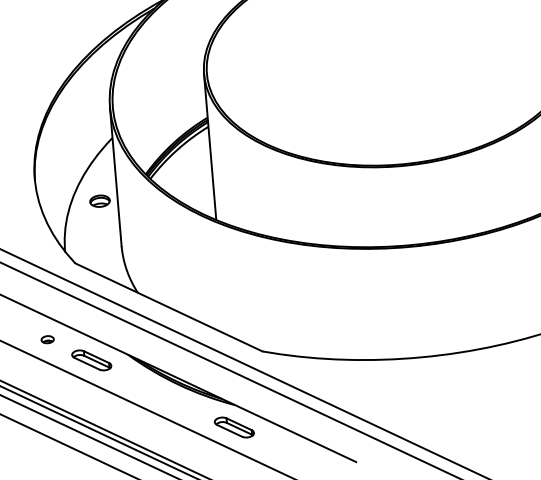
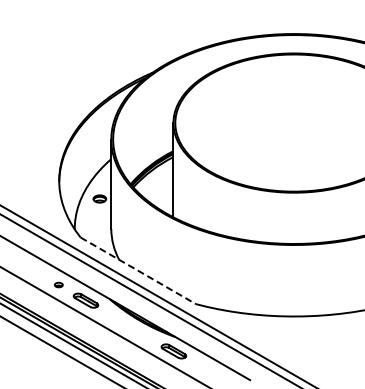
line: (169, 306) -> (138, 270), solid -> dashed

